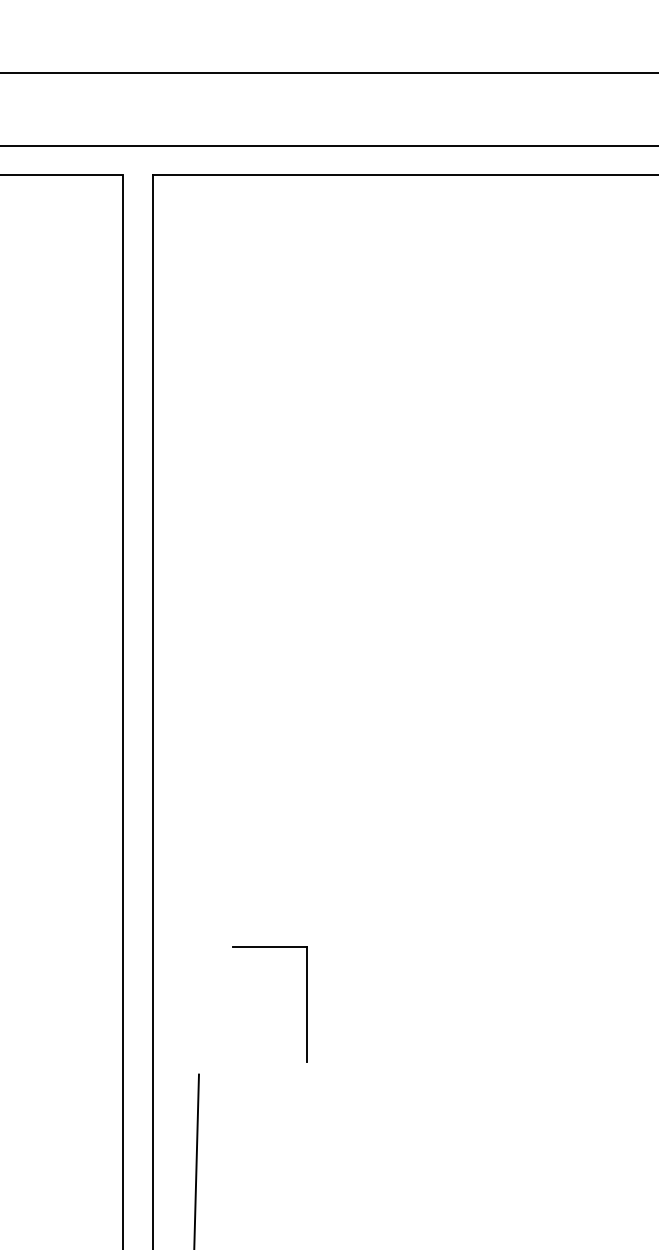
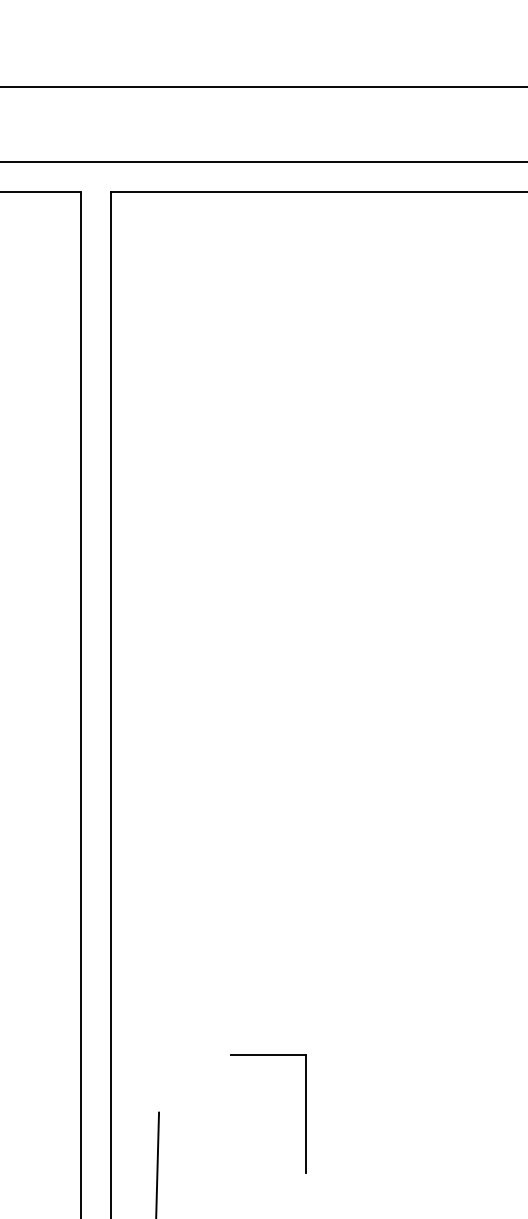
part: (306, 1004) -> (305, 1114), moved

